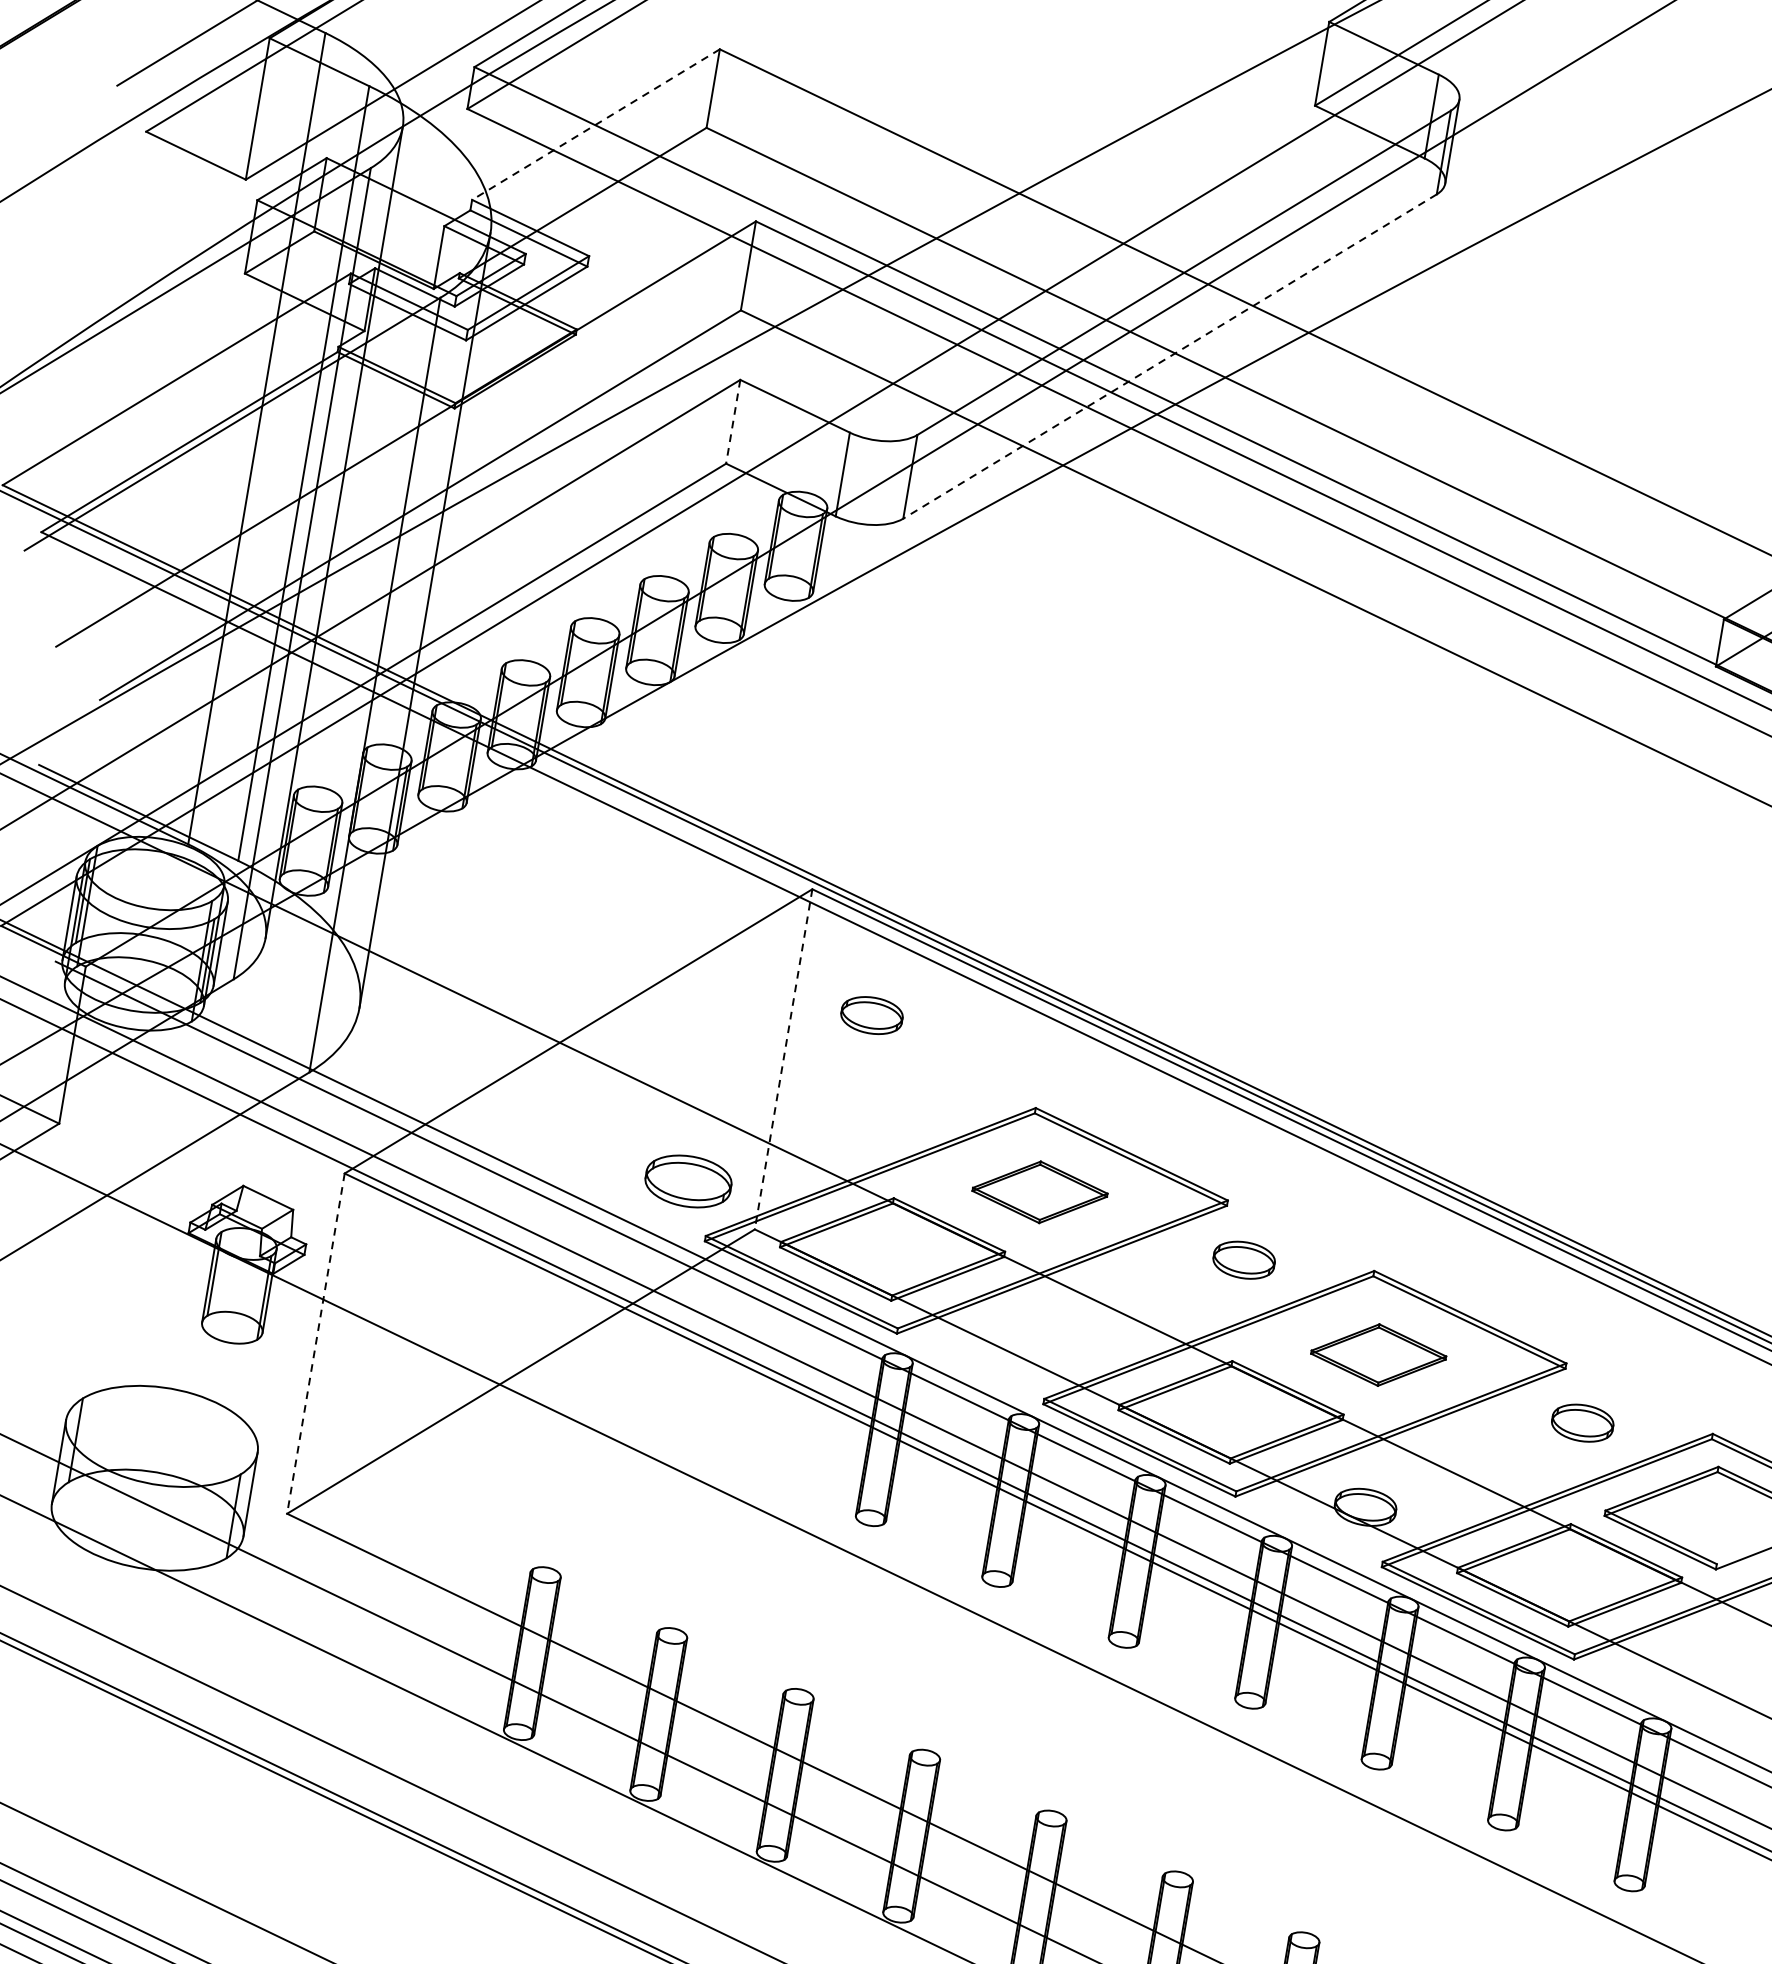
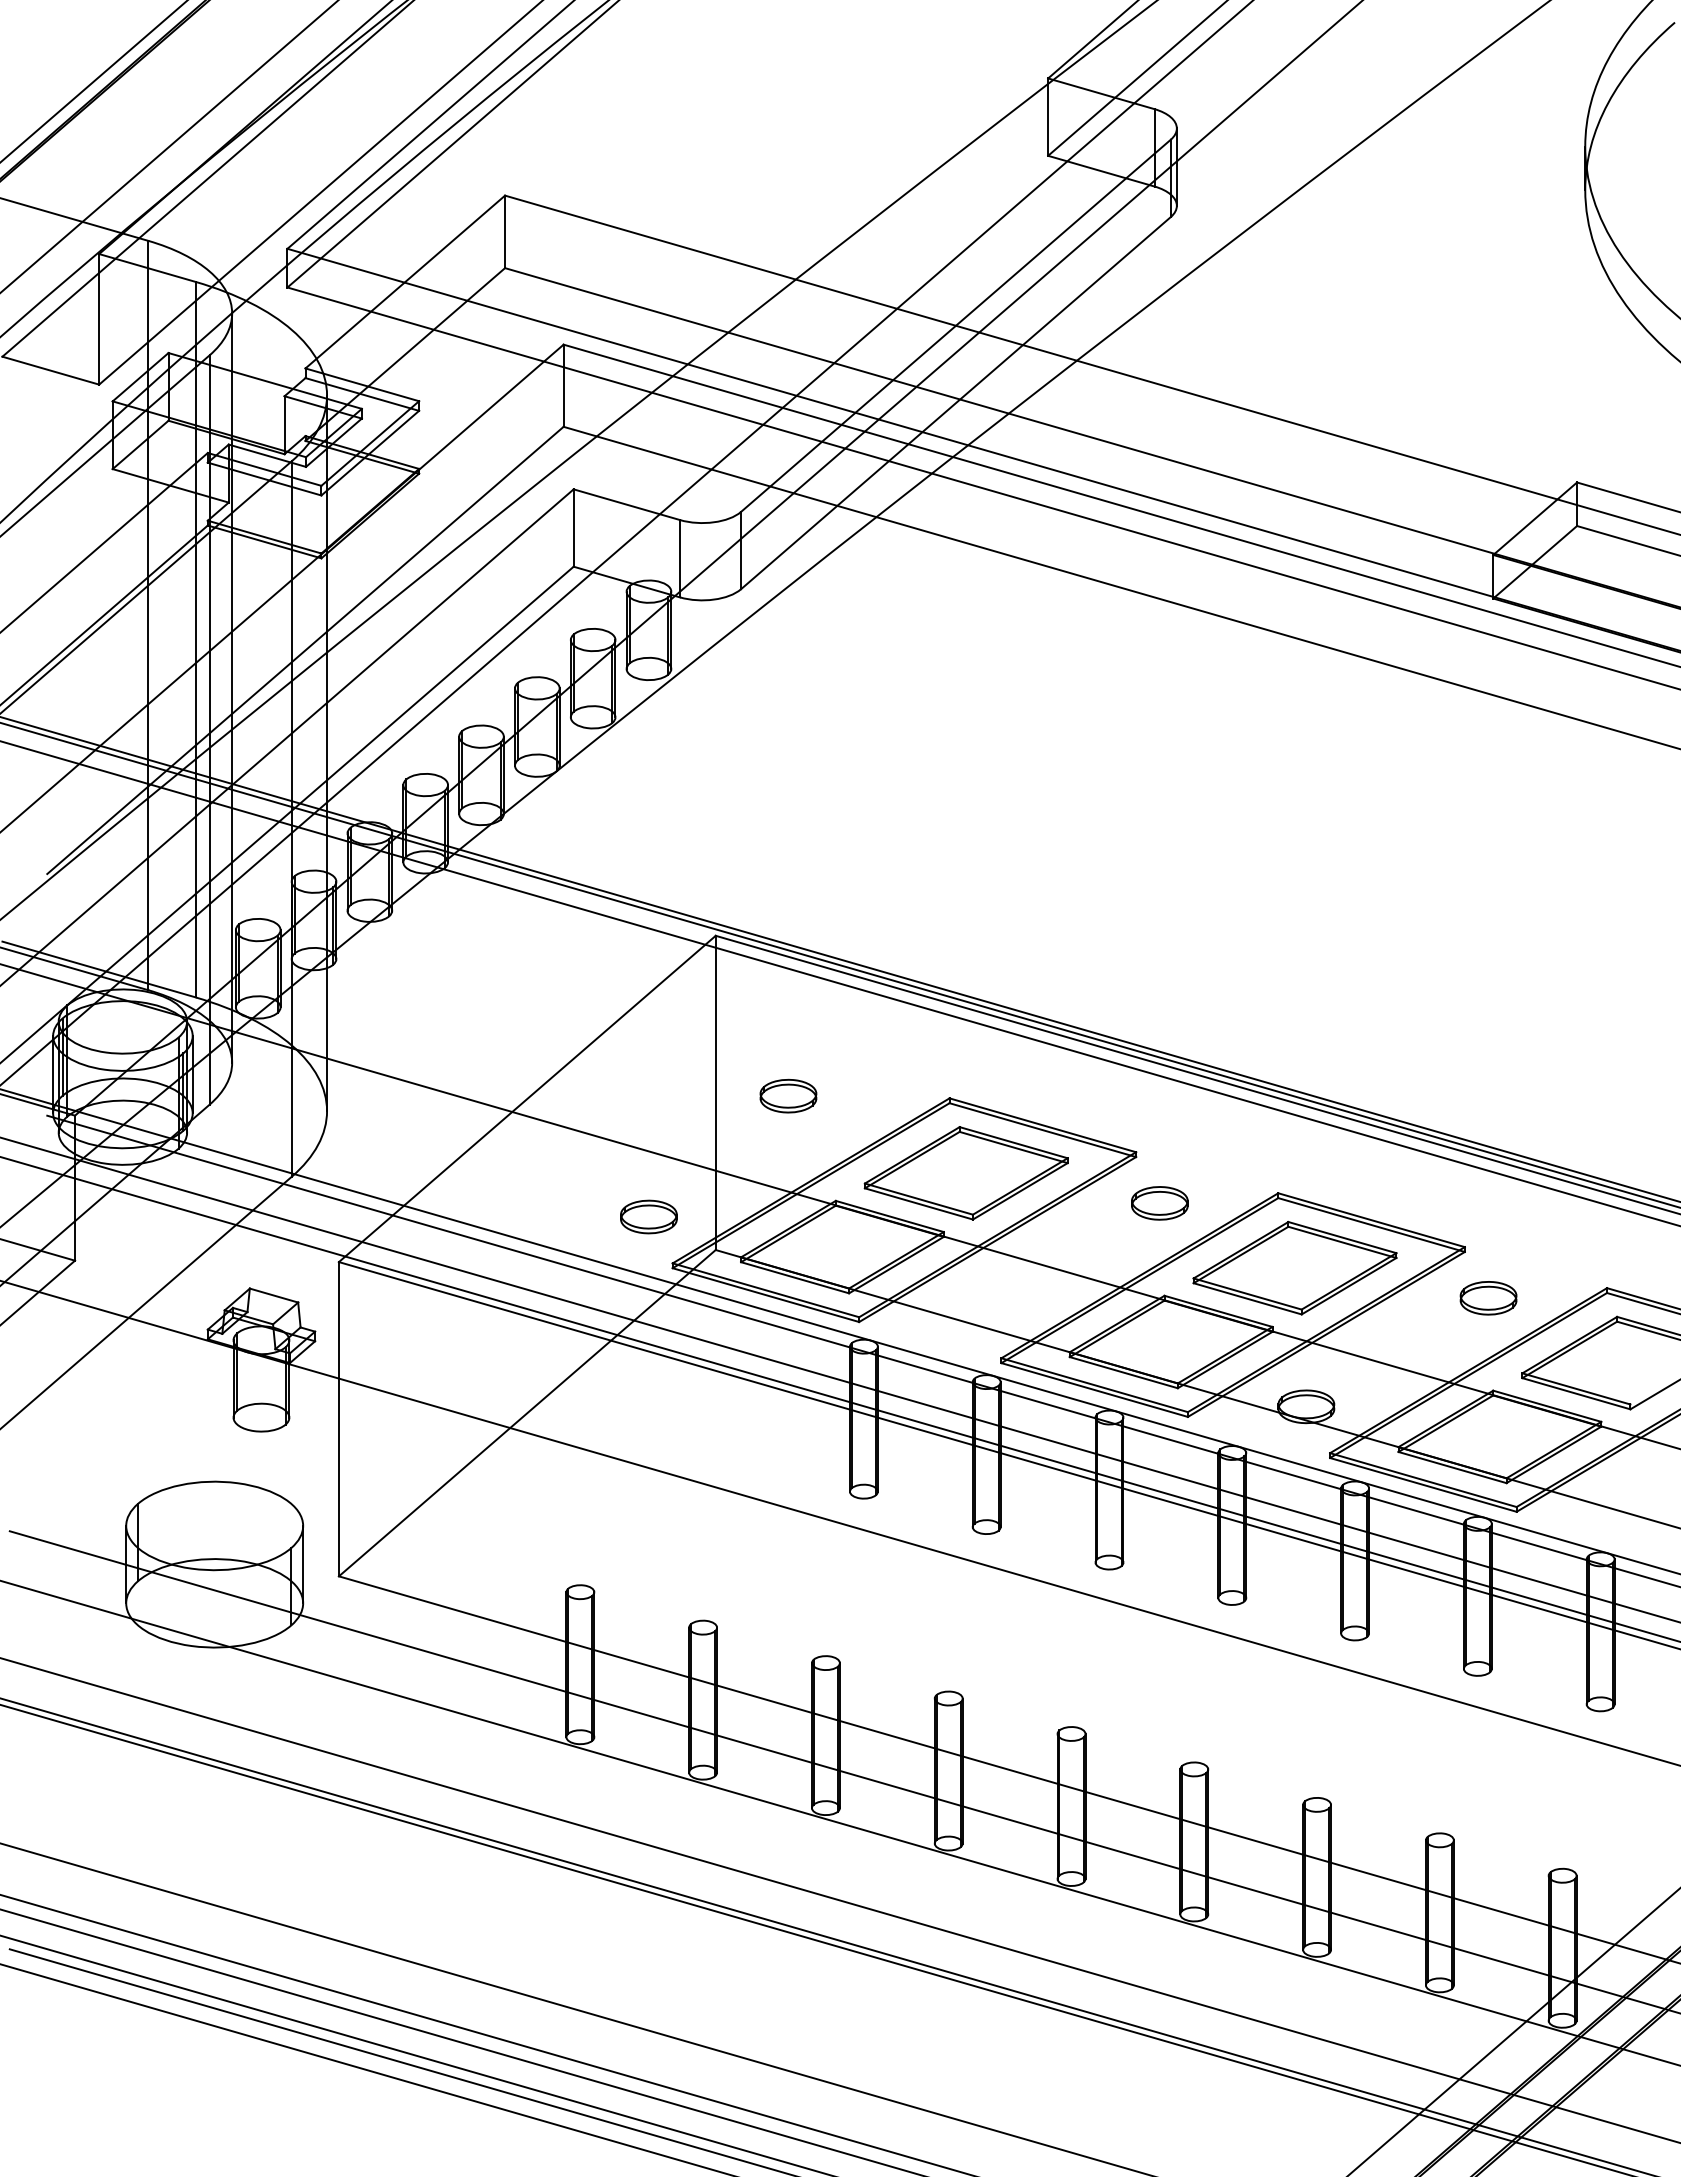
line: (596, 125) -> (405, 282), dashed -> solid
line: (1169, 356) -> (955, 403), dashed -> solid
line: (732, 422) -> (573, 528), dashed -> solid
part: (872, 1014) -> (788, 1095), moved
line: (783, 1059) -> (715, 1093), dashed -> solid
part: (688, 1180) -> (648, 1216), size x0.71
part: (1039, 1192) -> (965, 1173), size x1.67
line: (315, 1343) -> (338, 1419), dashed -> solid
part: (1378, 1354) -> (1294, 1267), size x1.67

